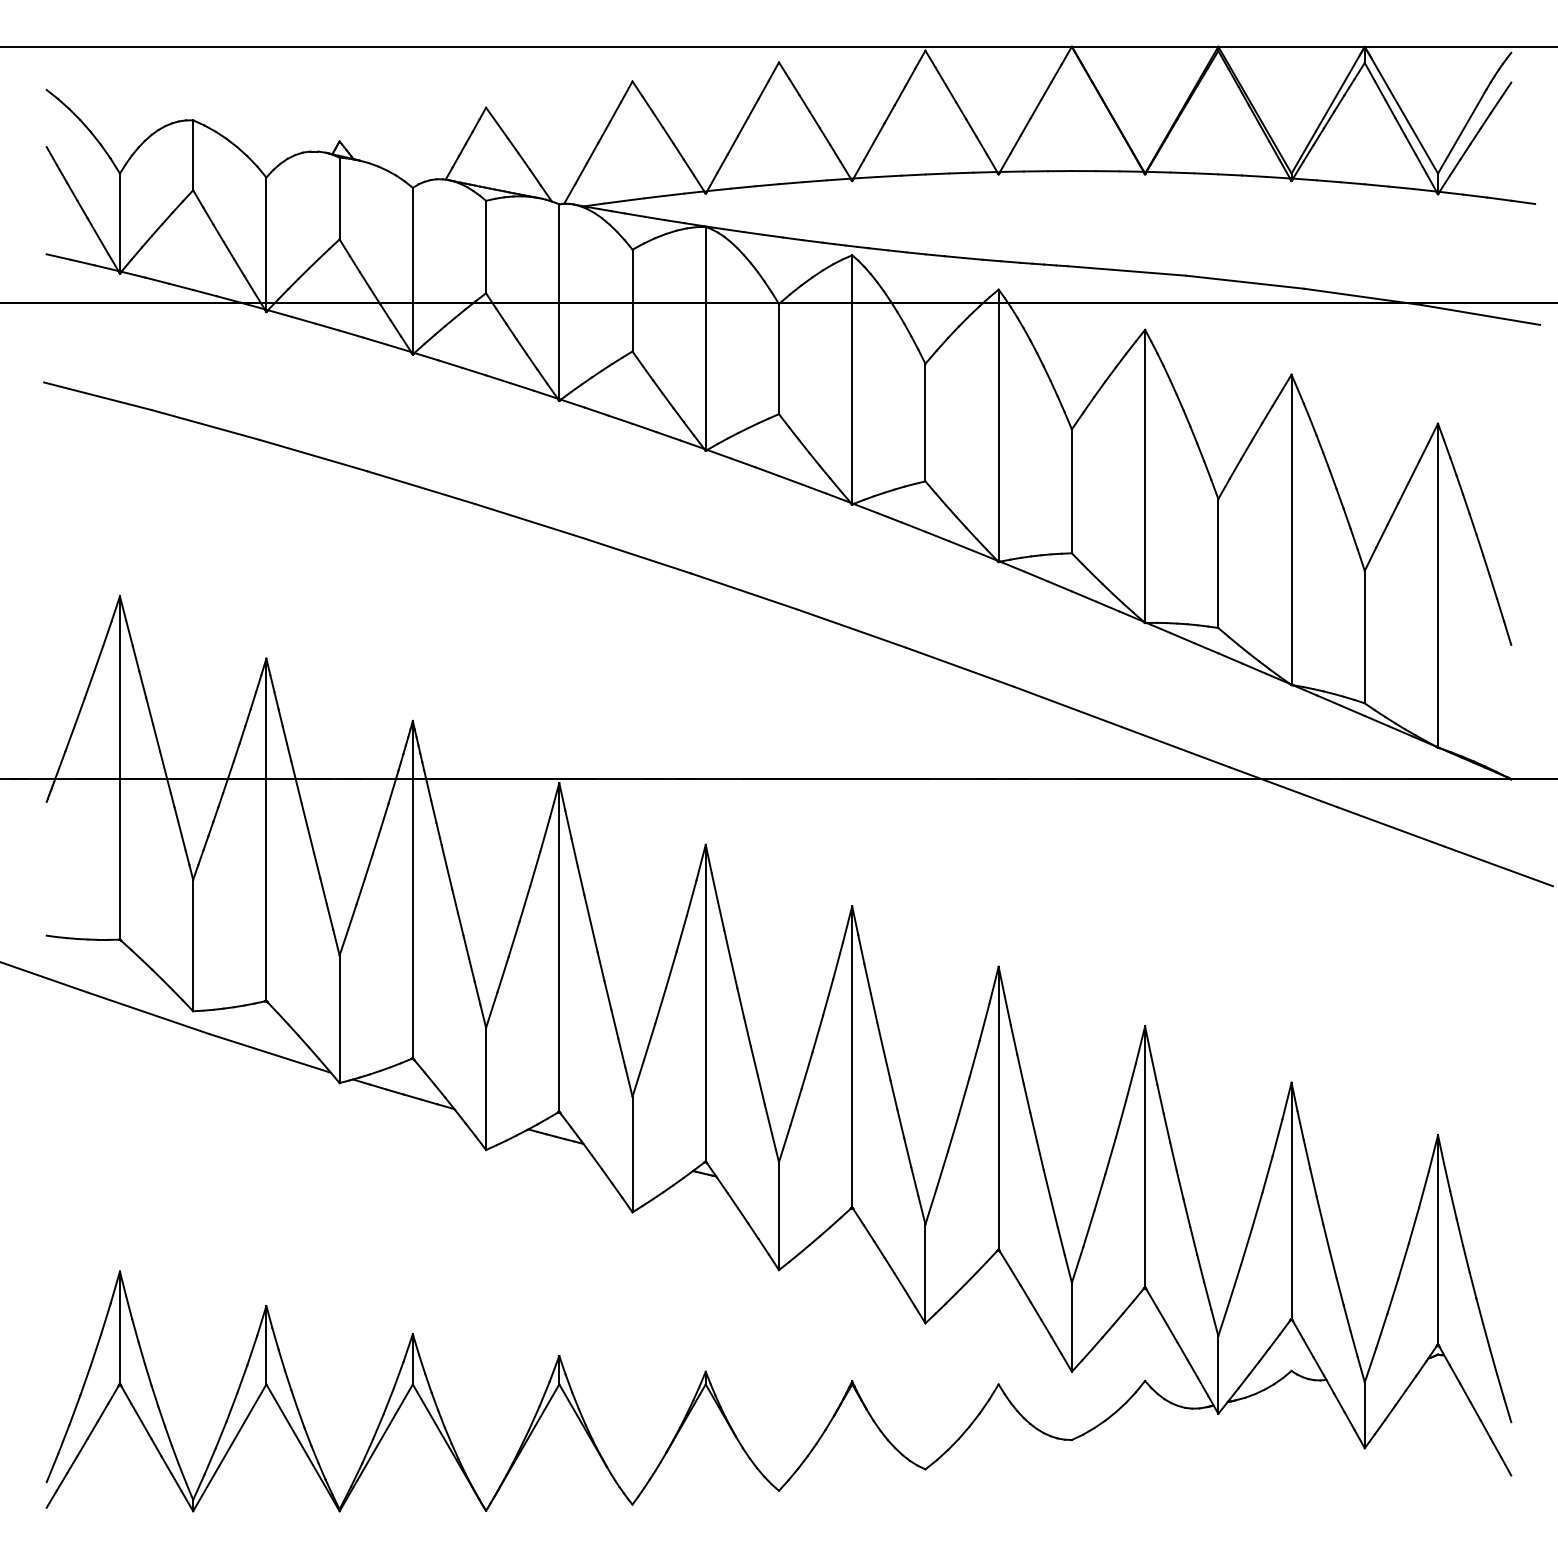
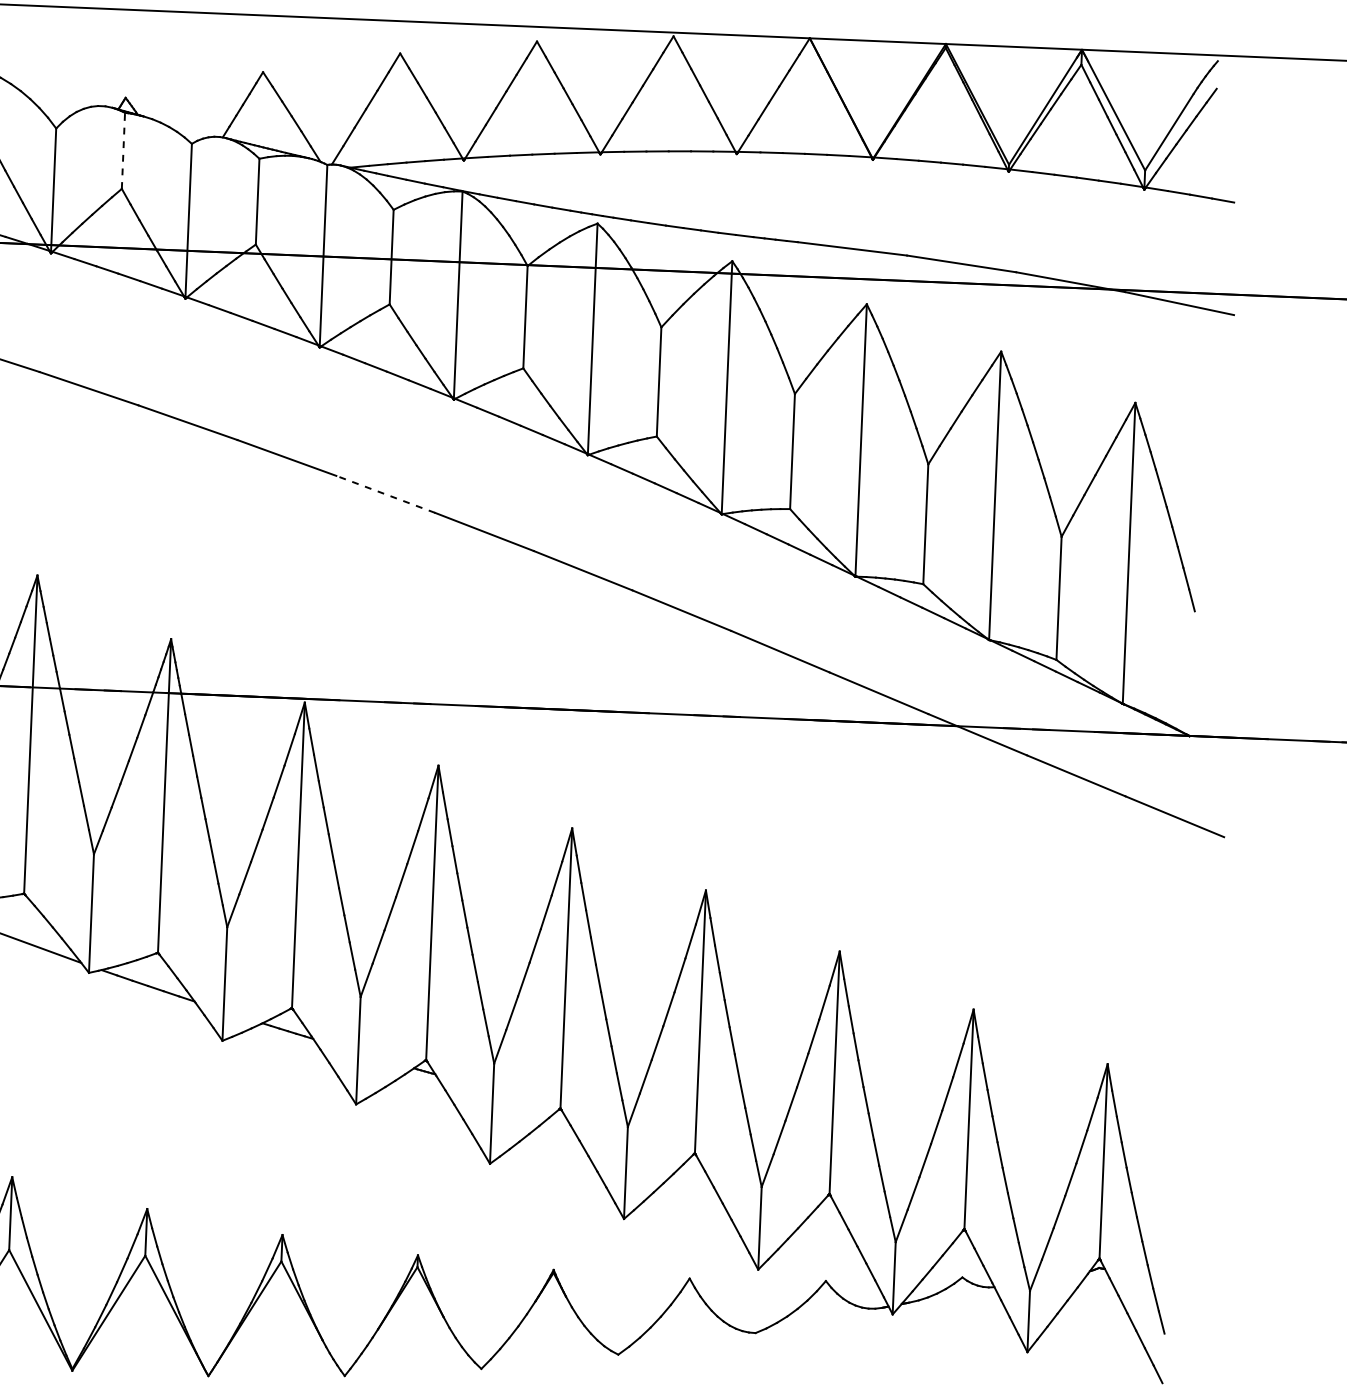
line: (339, 198) -> (123, 150), solid -> dashed
line: (636, 555) -> (385, 494), solid -> dashed

